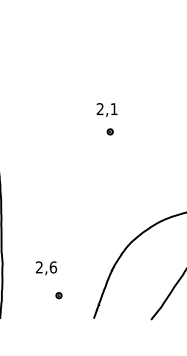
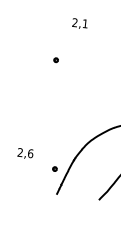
text: (106, 109) -> (79, 23), moved
part: (109, 131) -> (55, 59), moved
part: (58, 295) -> (54, 168), moved

